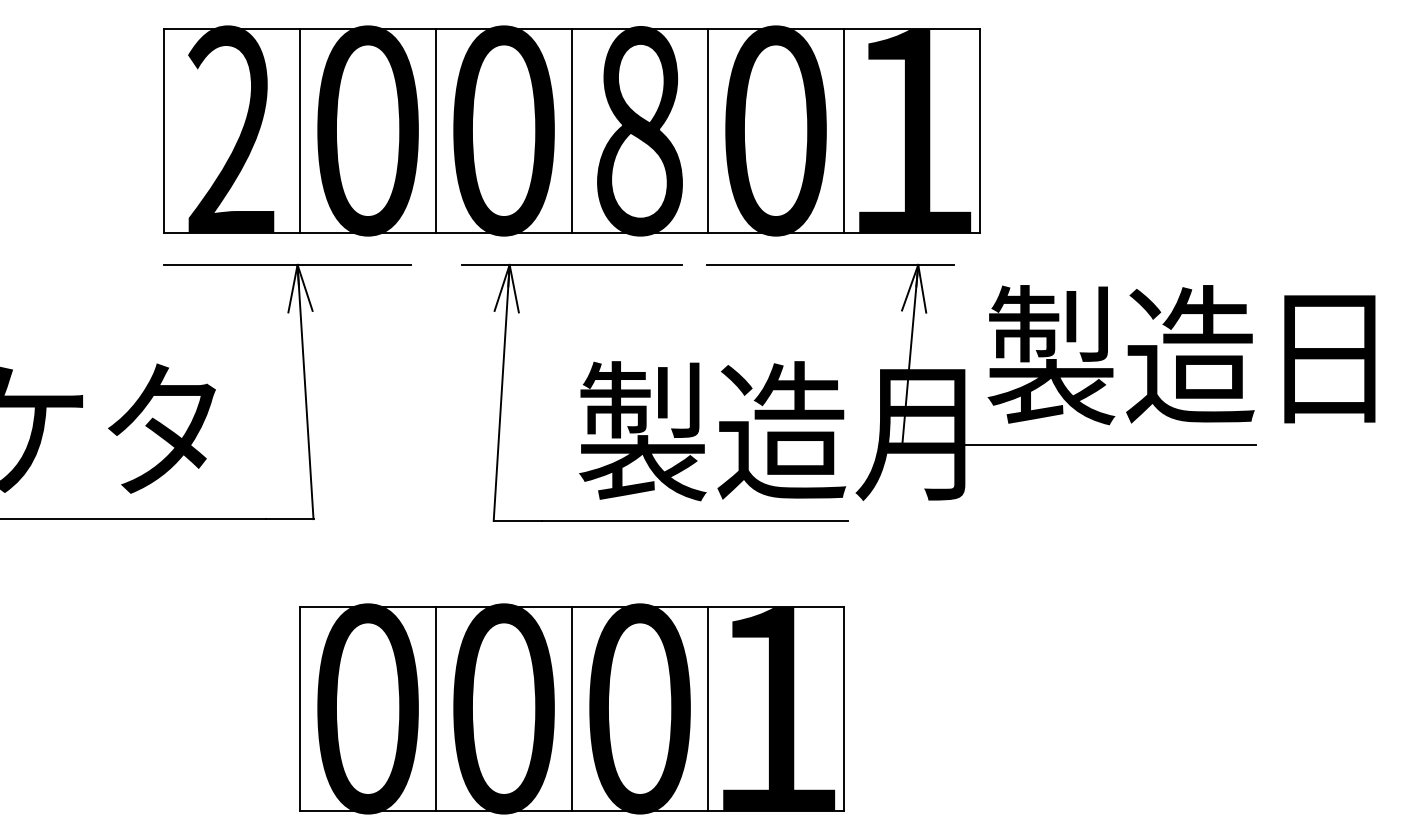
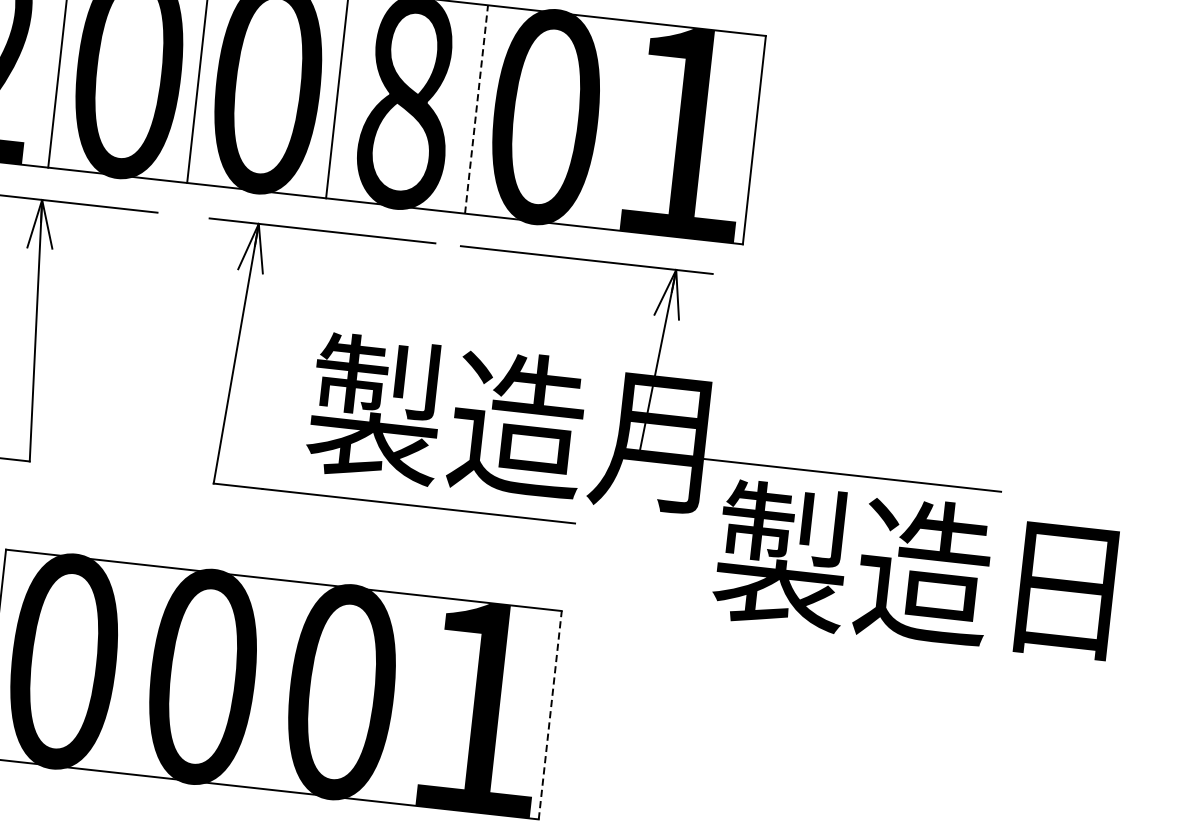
line: (707, 131) -> (475, 109), solid -> dashed
line: (843, 131) -> (614, 125), removed
text: (1181, 355) -> (915, 570), moved
line: (436, 708) -> (134, 668), removed
line: (571, 708) -> (271, 684), removed
line: (707, 708) -> (410, 699), removed
line: (843, 708) -> (549, 714), solid -> dashed

